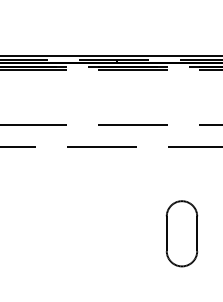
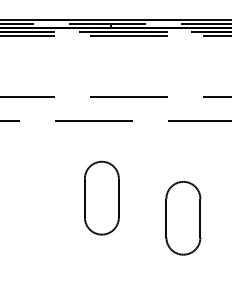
part: (108, 215) -> (101, 197), added

